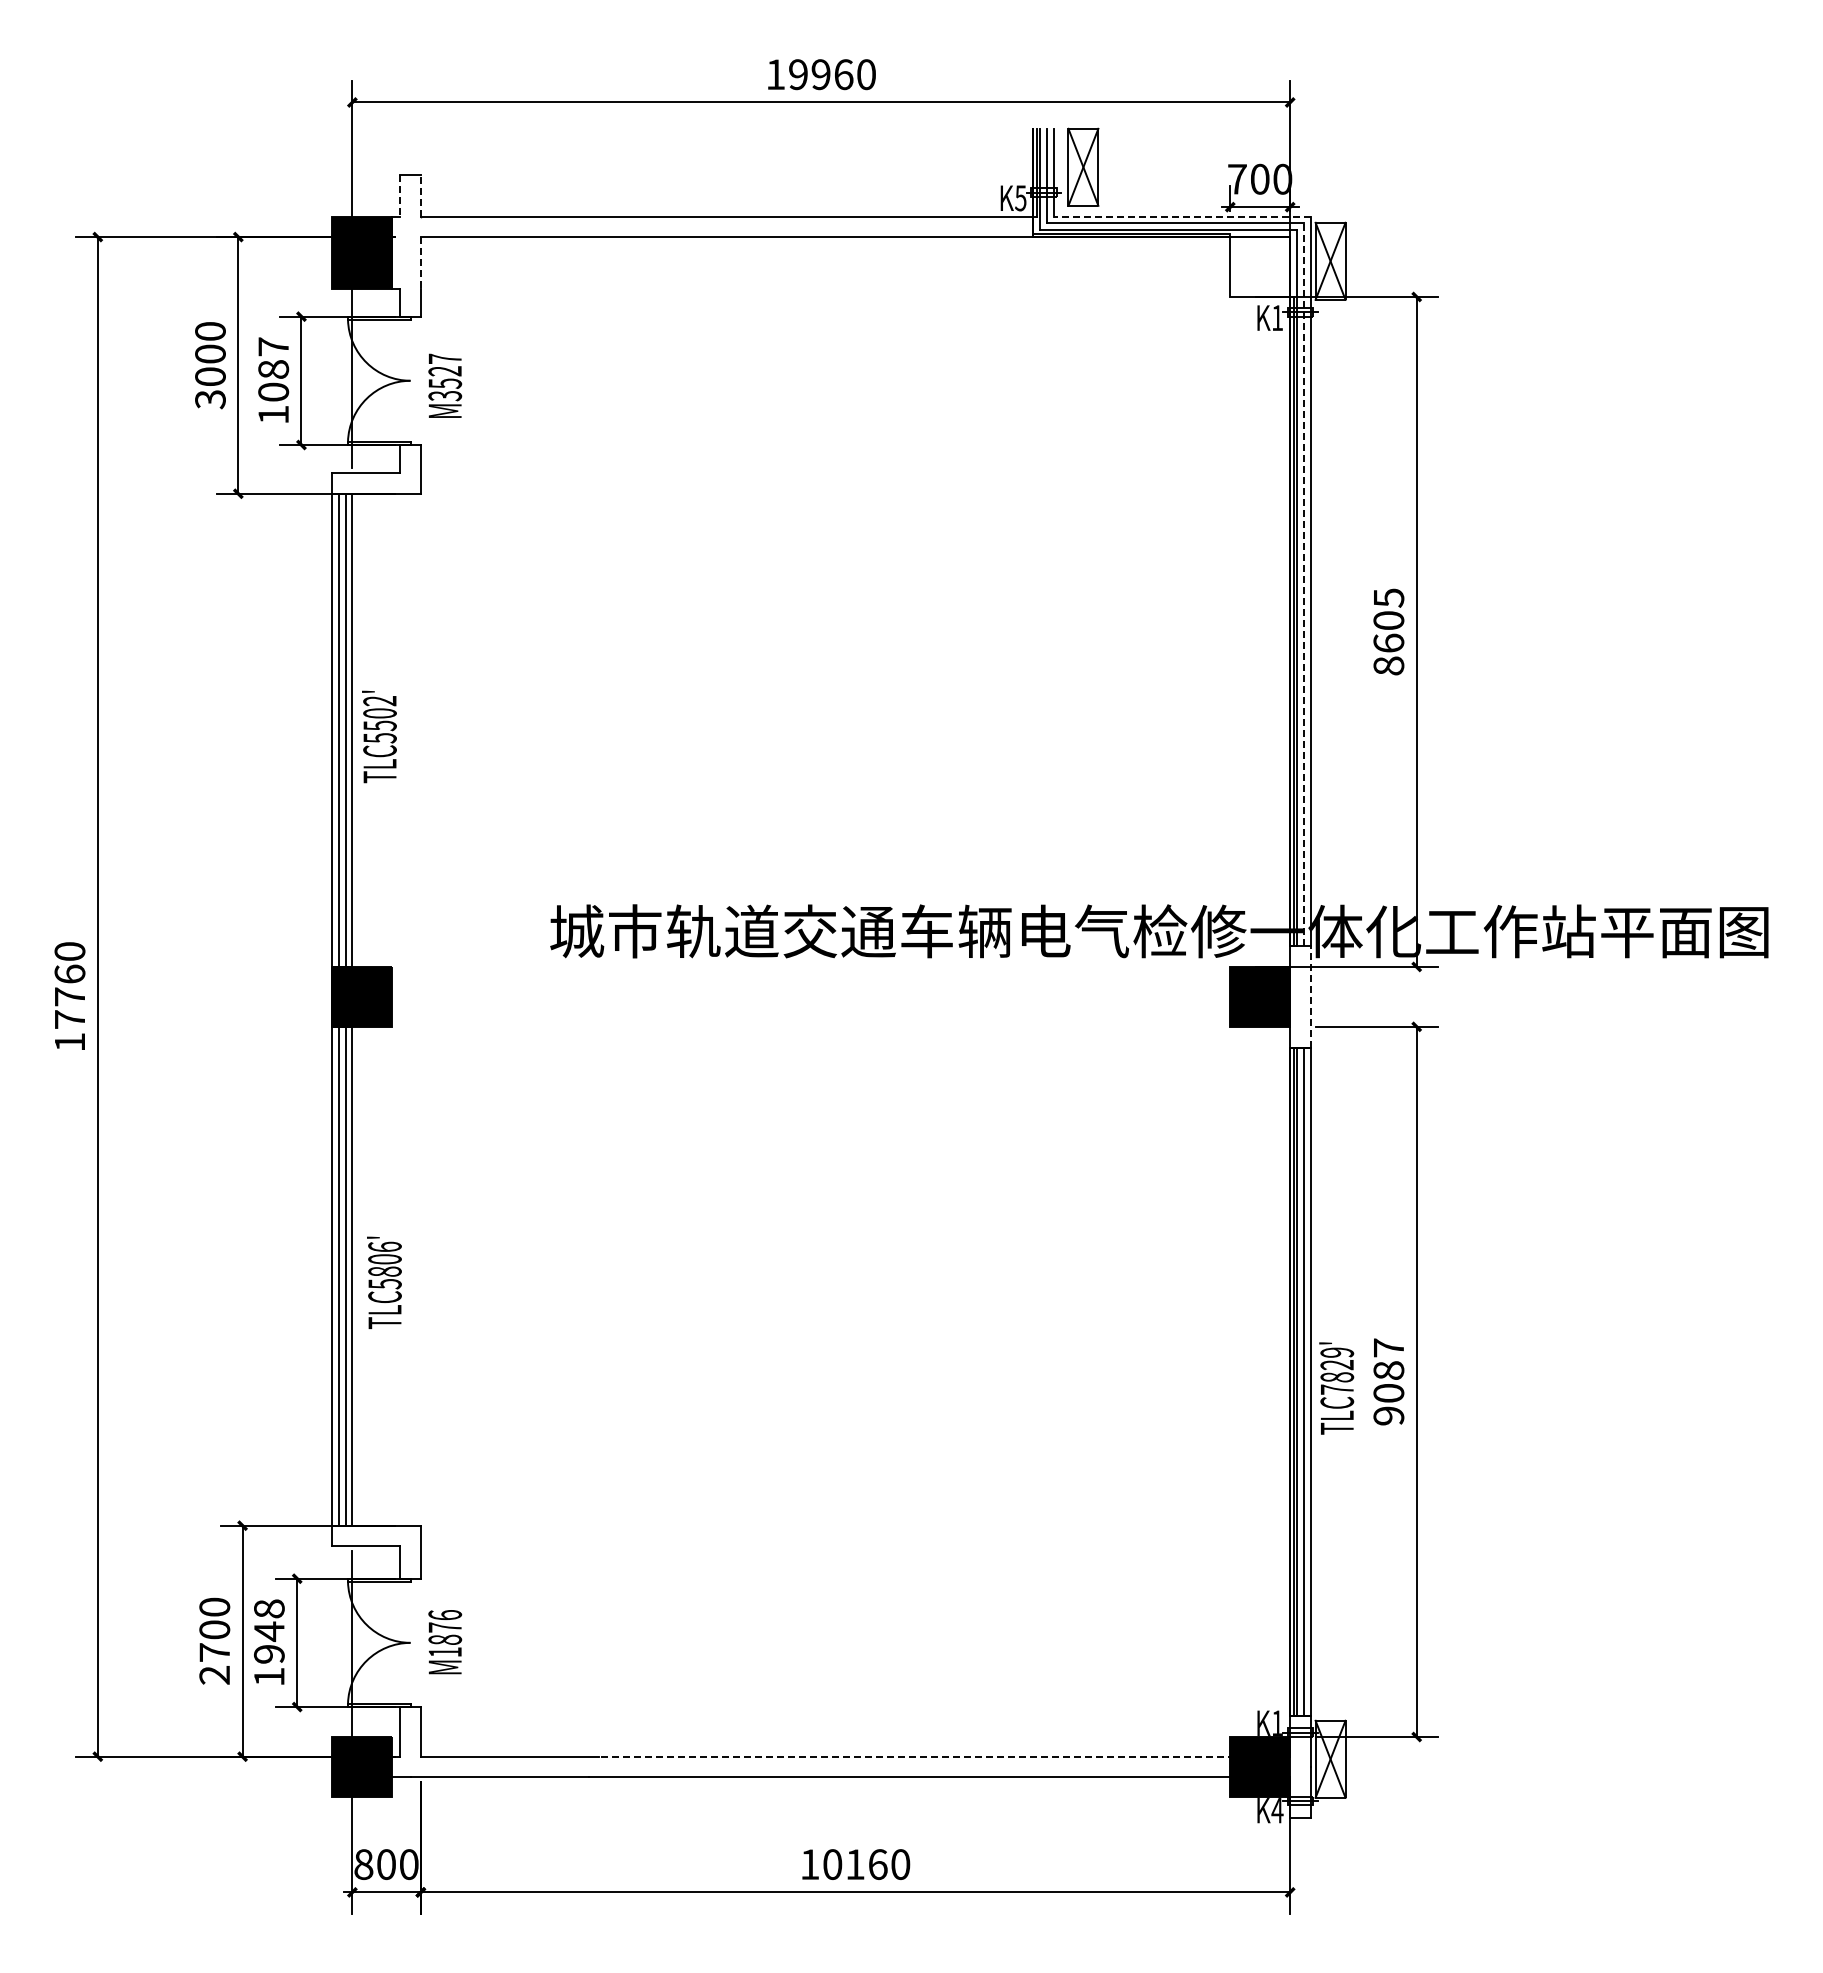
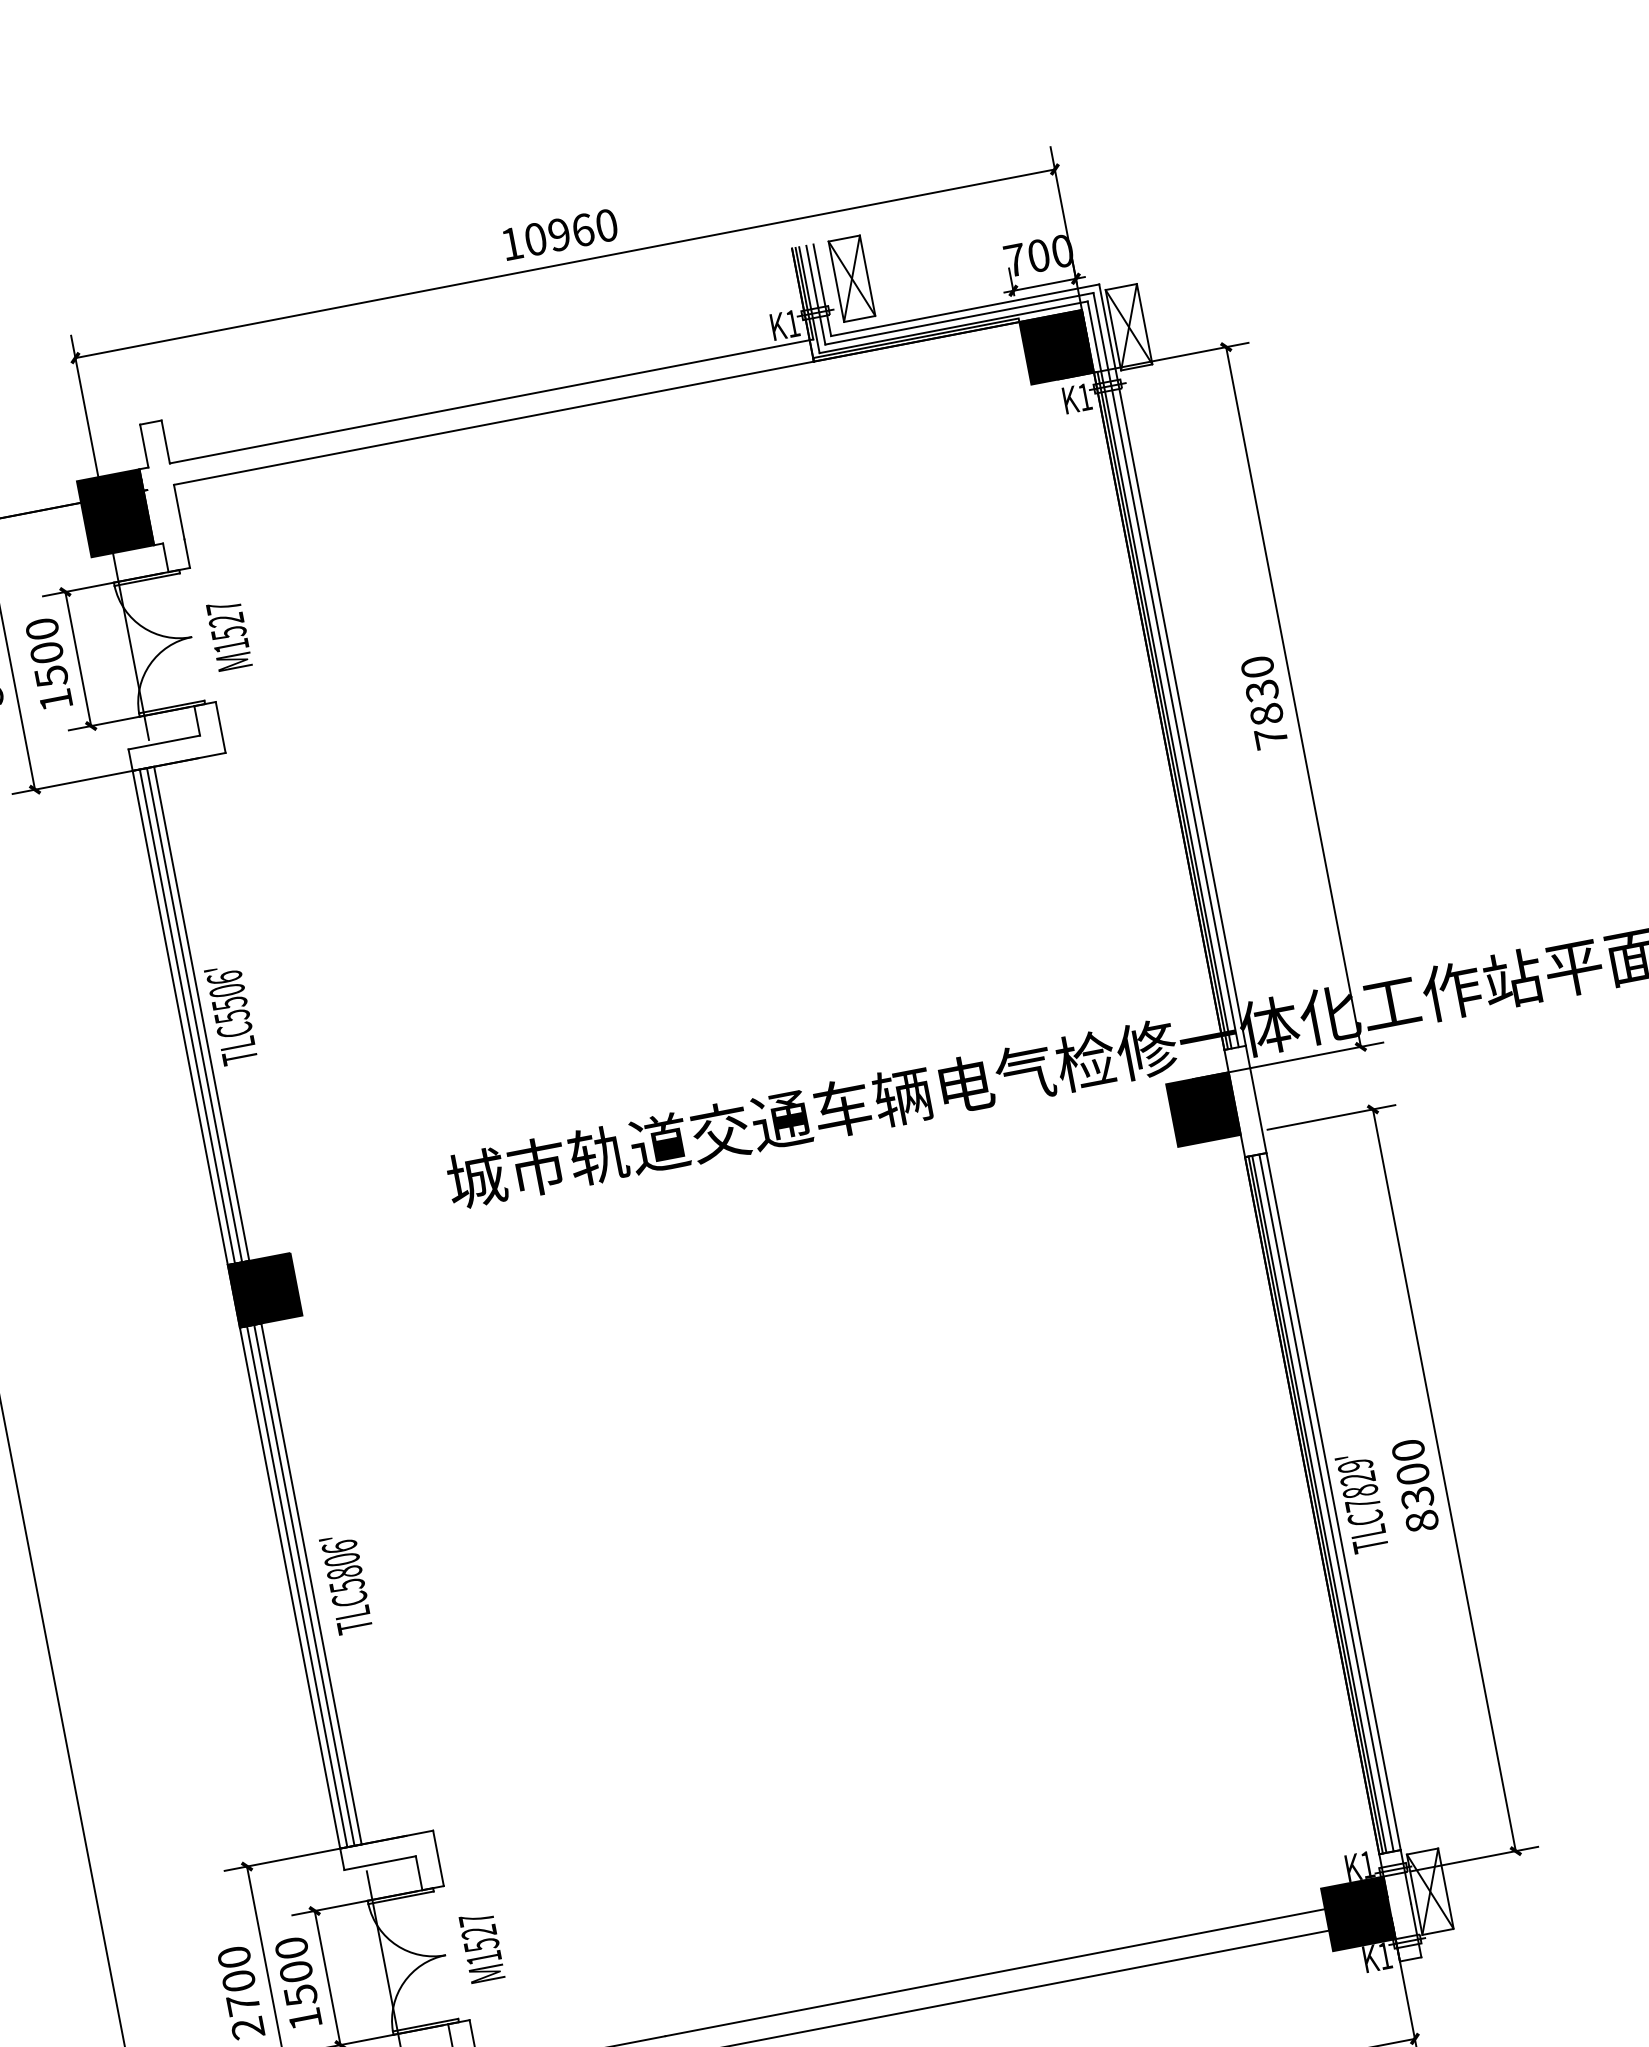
text: (798, 74) -> (535, 239), 19960 -> 10960
line: (400, 195) -> (144, 445), dashed -> solid
line: (420, 195) -> (165, 441), dashed -> solid
text: (1020, 198) -> (792, 323), K5 -> K1
line: (1181, 216) -> (964, 310), dashed -> solid
line: (420, 263) -> (178, 512), dashed -> solid
fill: (1260, 266) -> (1056, 346), added
text: (273, 369) -> (46, 652), 1087 -> 1500
text: (445, 396) -> (231, 646), M3527 -> M1527
line: (1303, 583) -> (1165, 669), dashed -> solid
text: (1388, 631) -> (1263, 702), 8605 -> 7830
text: (379, 700) -> (224, 977), TLC5502' -> TLC5506'
line: (1310, 996) -> (1255, 1099), dashed -> solid
text: (1388, 1381) -> (1414, 1485), 9087 -> 8300
text: (445, 1627) -> (479, 1932), M1876 -> M1527
text: (268, 1631) -> (295, 1971), 1948 -> 1500
line: (944, 1756) -> (1026, 1966), dashed -> solid
text: (1277, 1810) -> (1385, 1955), K4 -> K1

